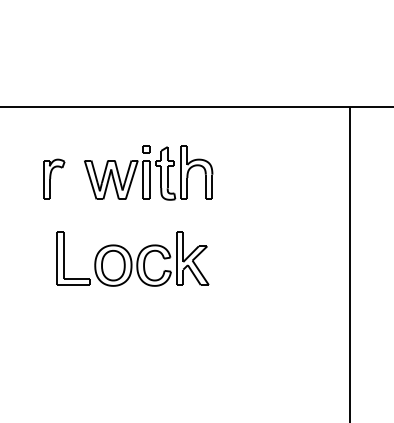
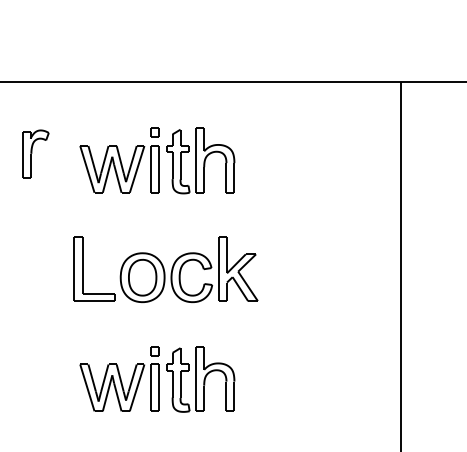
part: (54, 178) -> (36, 153), moved
part: (132, 258) -> (165, 269), moved
part: (148, 353) -> (157, 378), added

